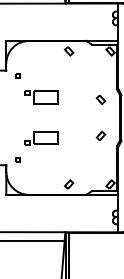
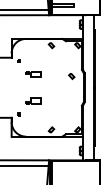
part: (40, 96) -> (33, 74), size x0.7
part: (100, 134) -> (71, 98), removed
part: (40, 137) -> (33, 100), size x0.7

